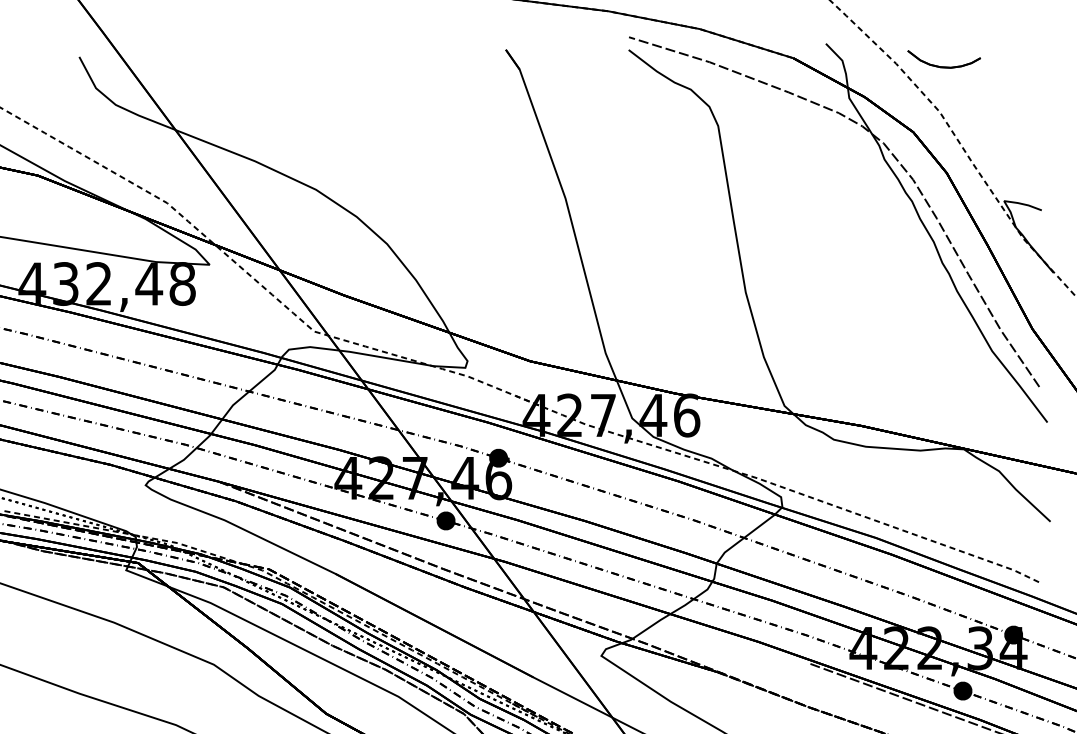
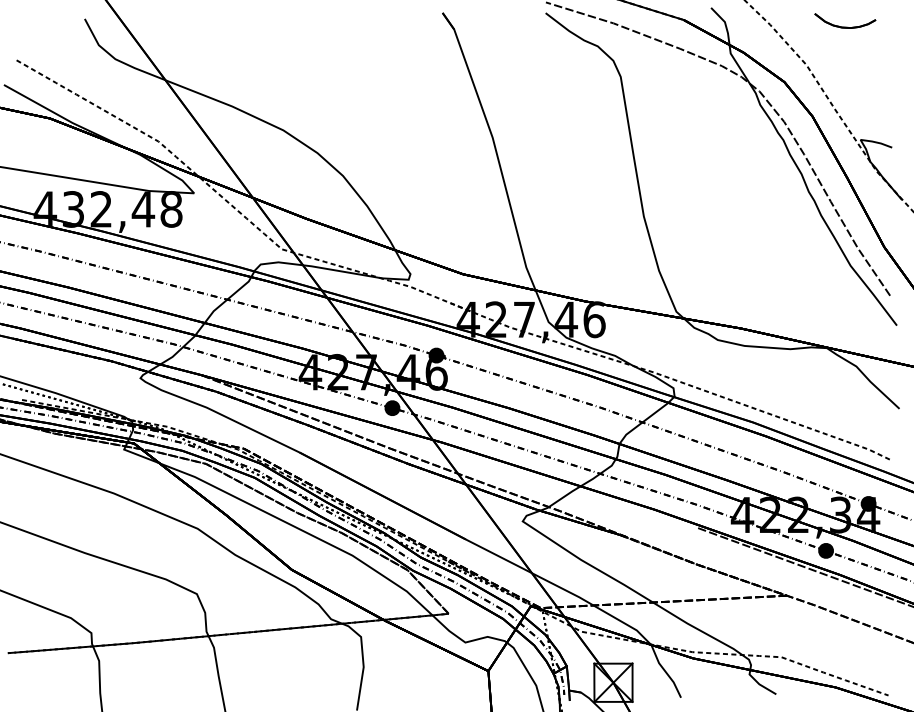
part: (944, 58) -> (845, 20), moved

